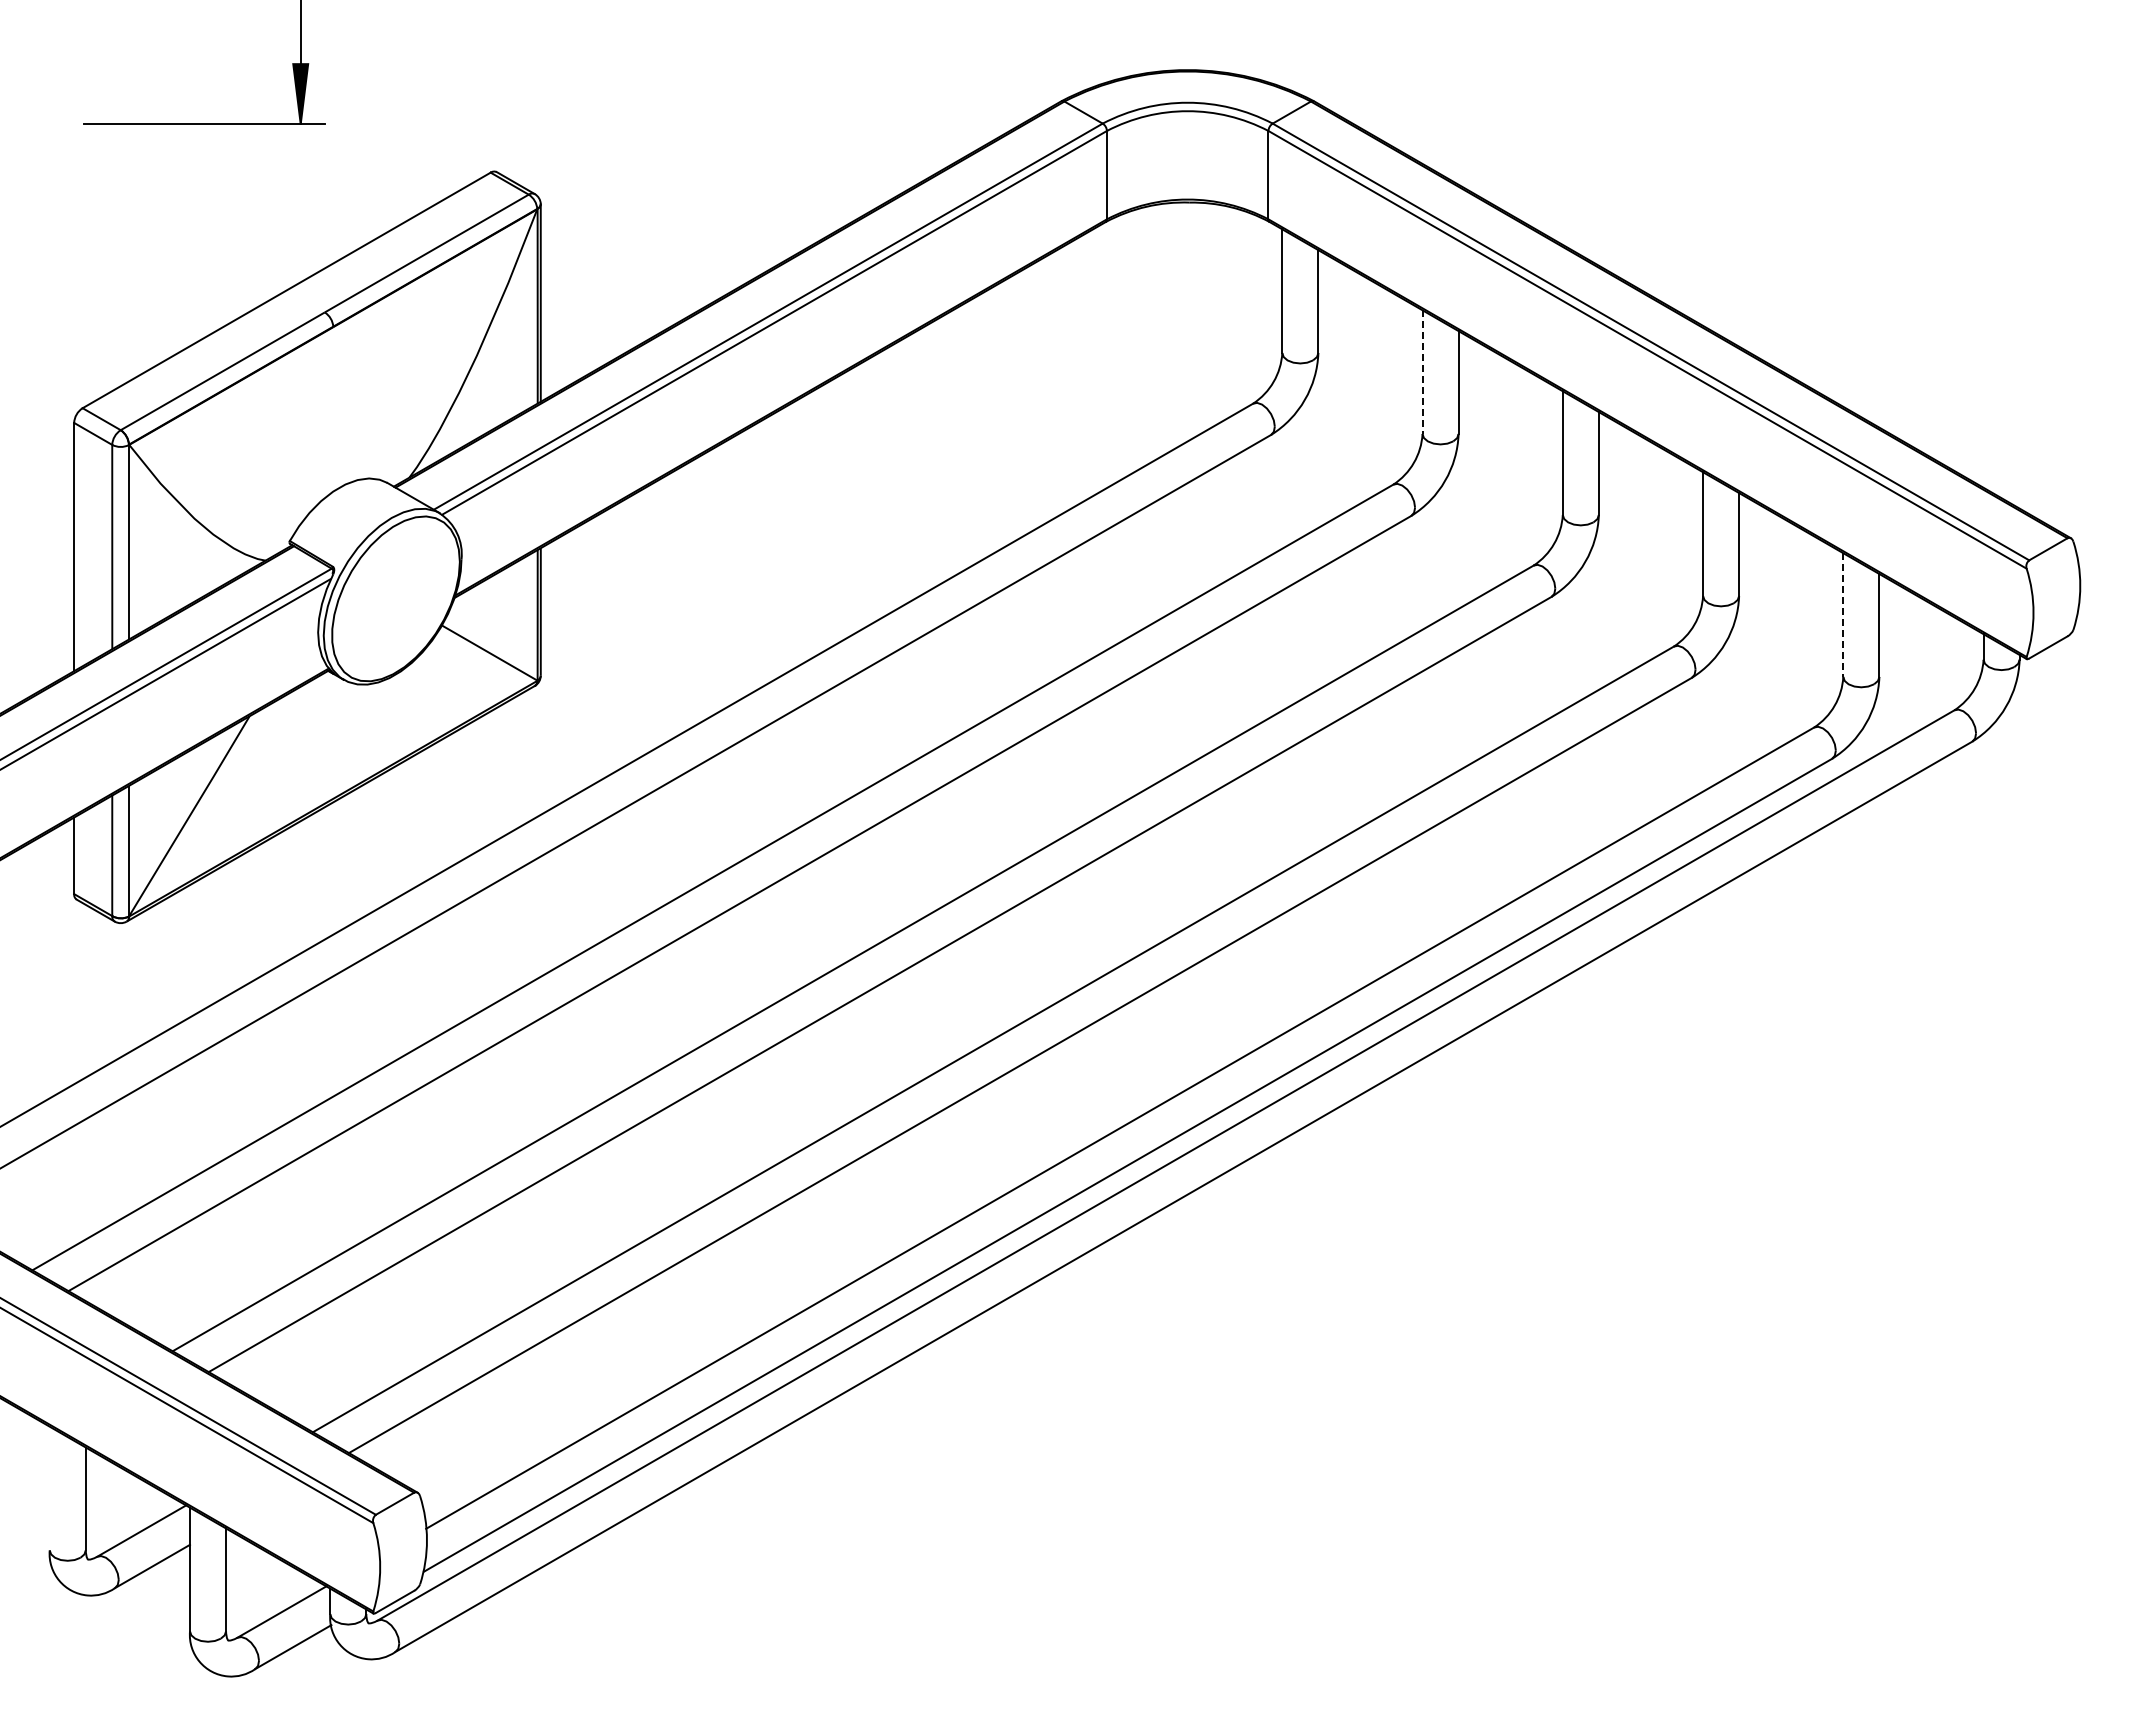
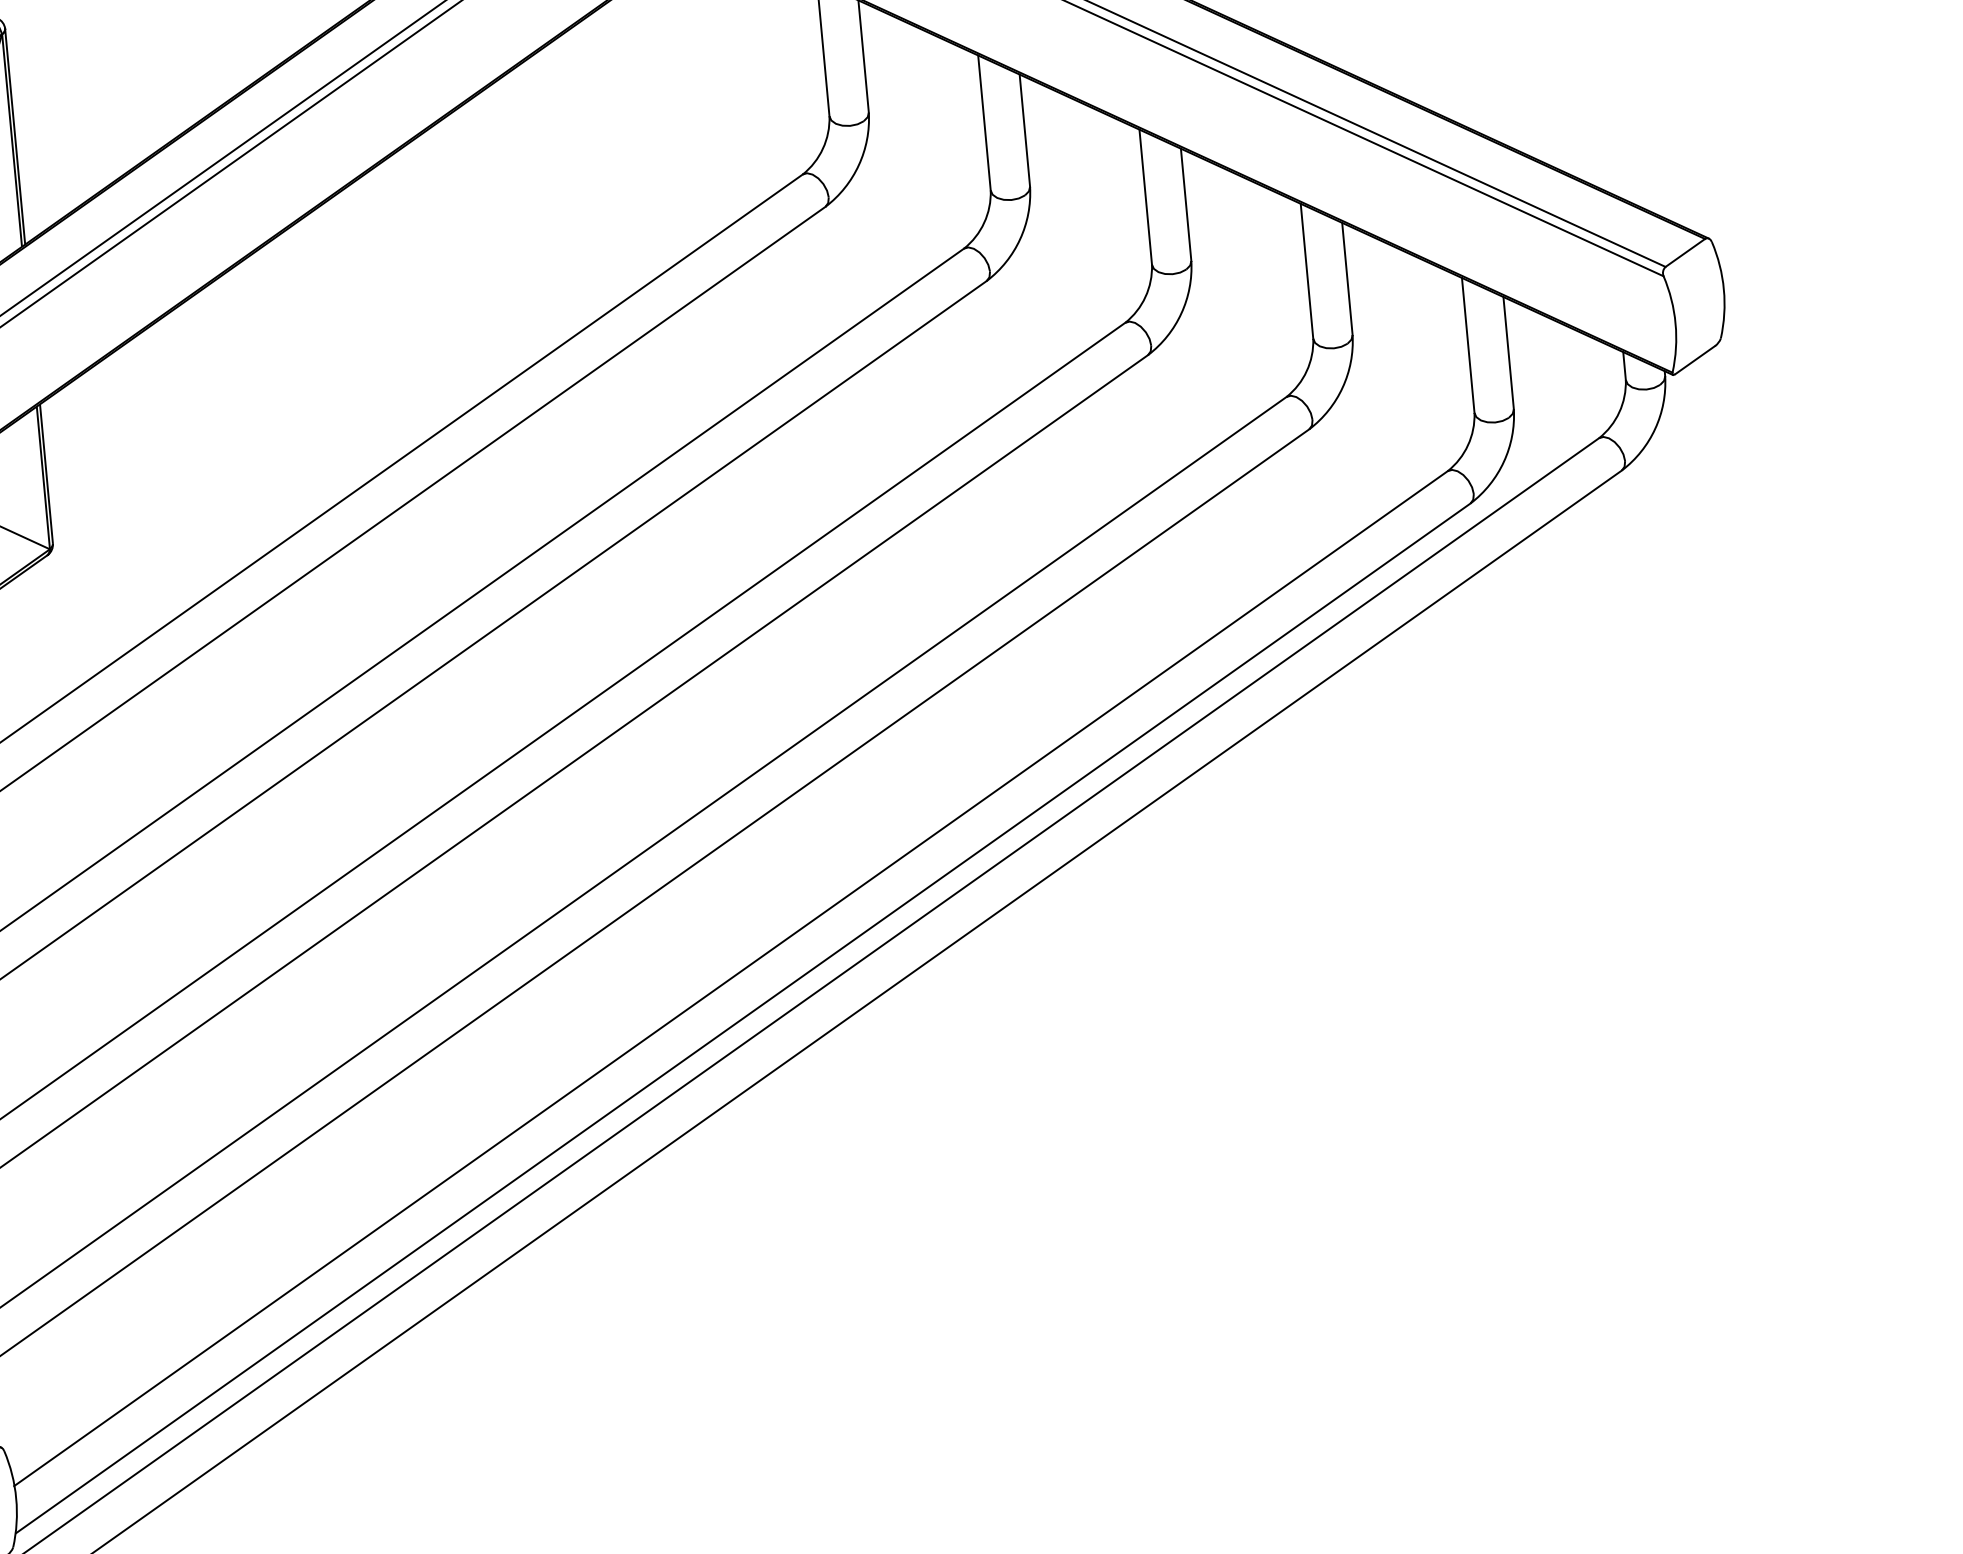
line: (1422, 372) -> (984, 123), dashed -> solid
line: (1843, 615) -> (1468, 345), dashed -> solid

